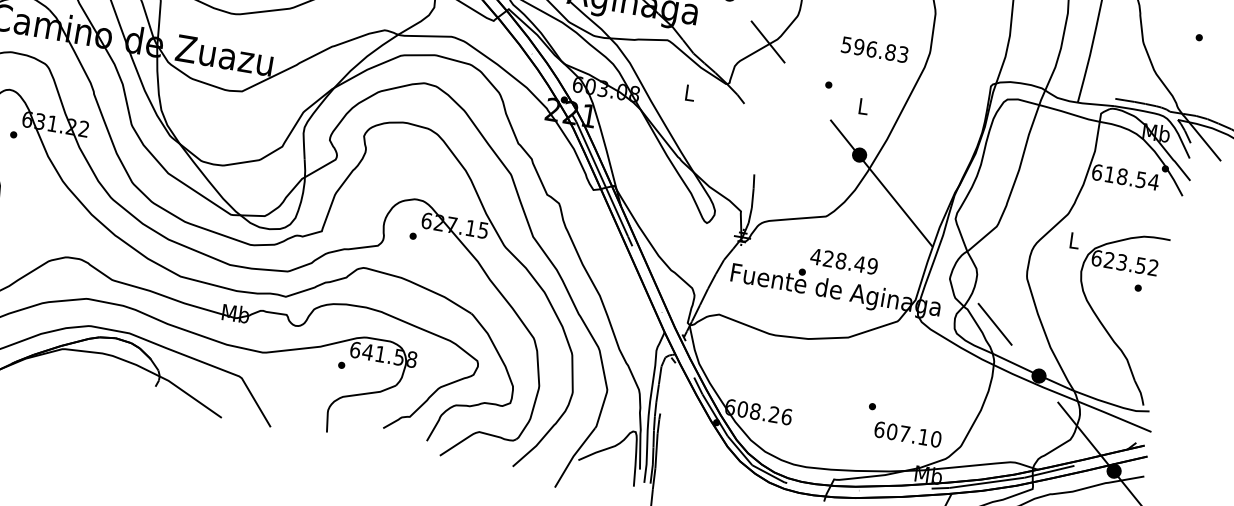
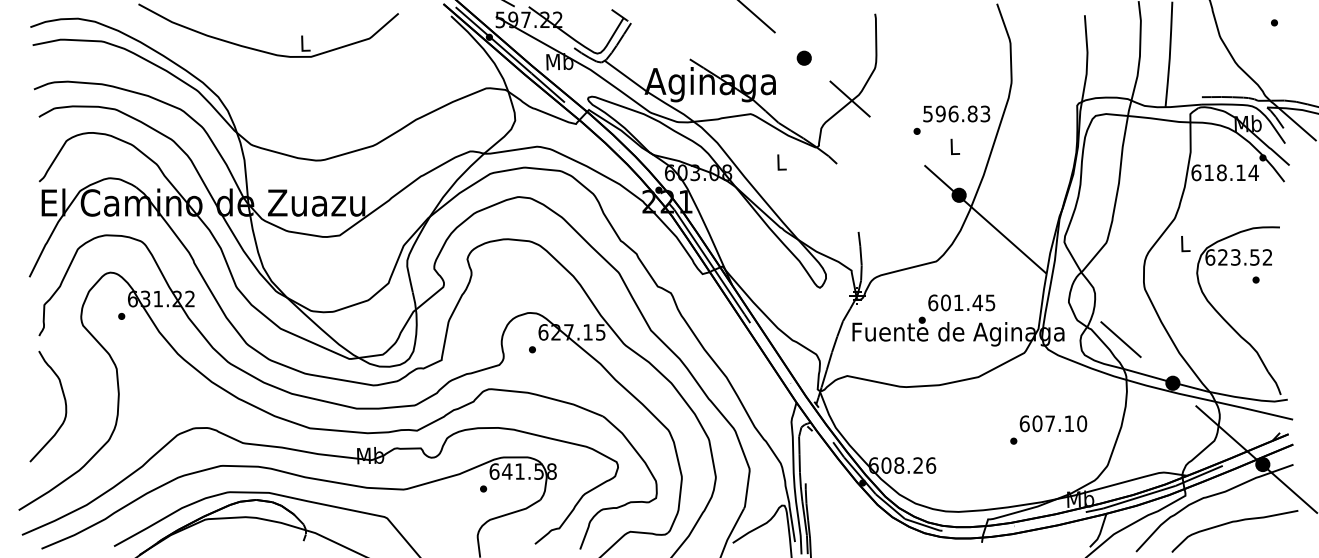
text: (874, 49) -> (956, 113), moved
text: (1140, 179) -> (1240, 172), 618.54 -> 618.14
text: (844, 261) -> (961, 302), 428.49 -> 601.45
text: (908, 434) -> (1053, 423), moved

